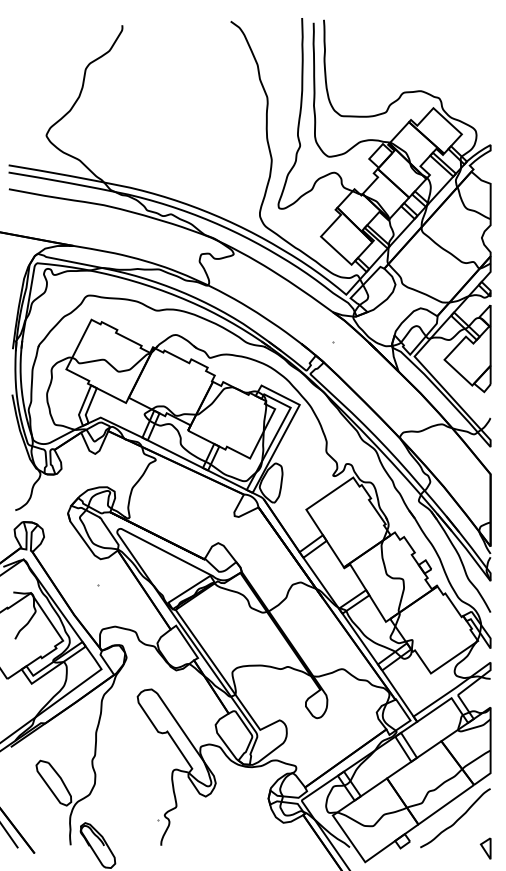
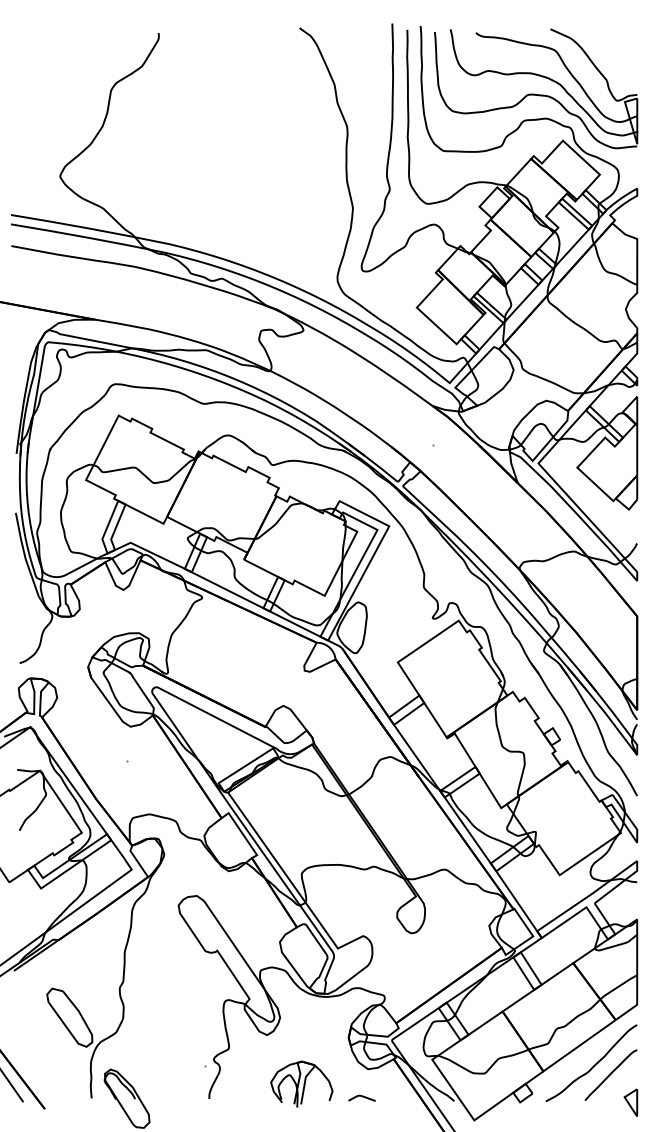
part: (413, 67) -> (536, 88), added
curve: (470, 826) -> (610, 1074), added
part: (232, 833) -> (301, 1083), added
curve: (278, 843) -> (361, 1096), added

